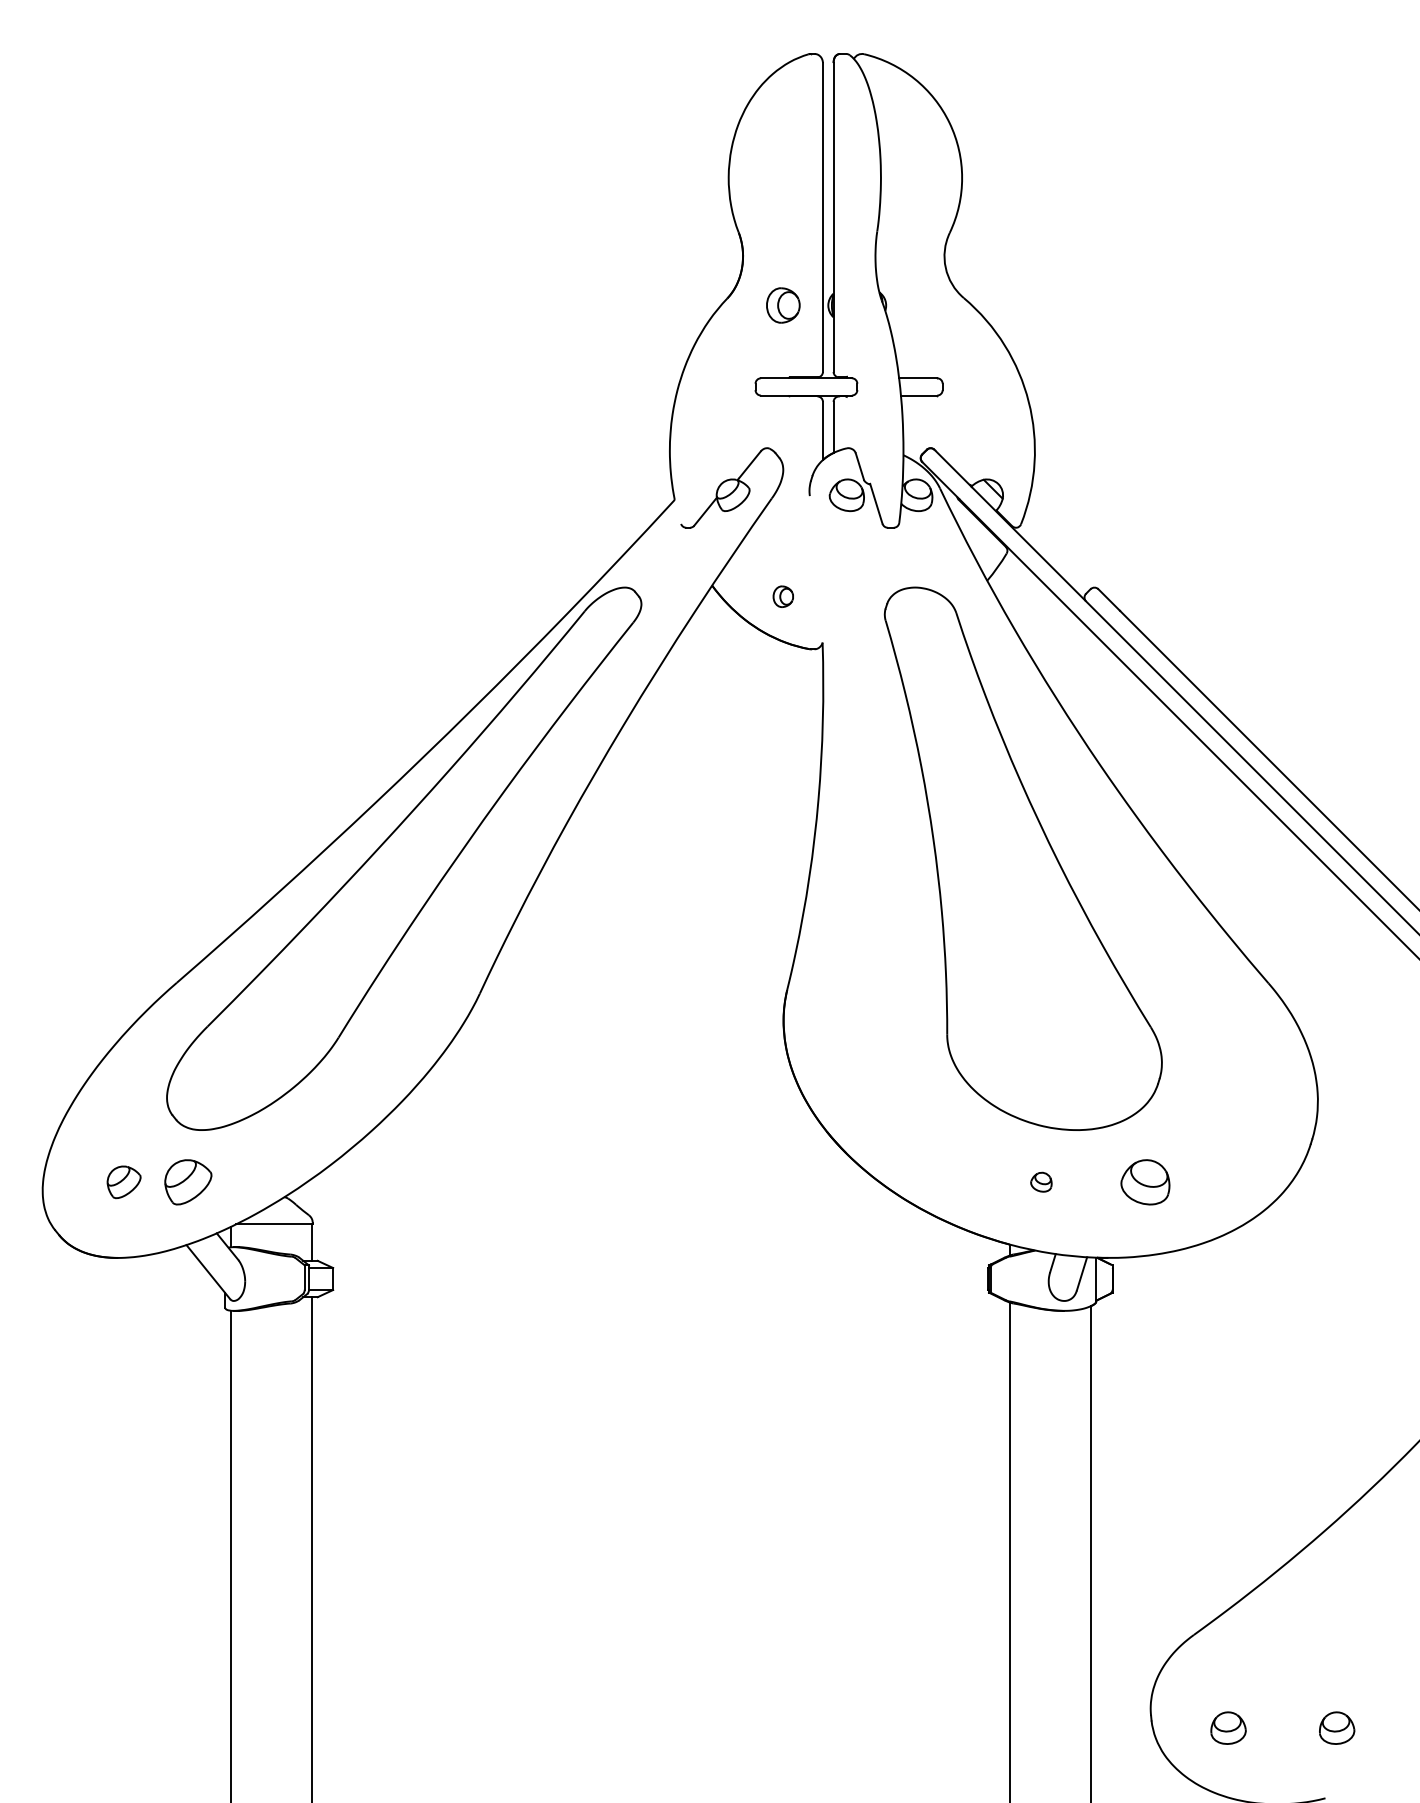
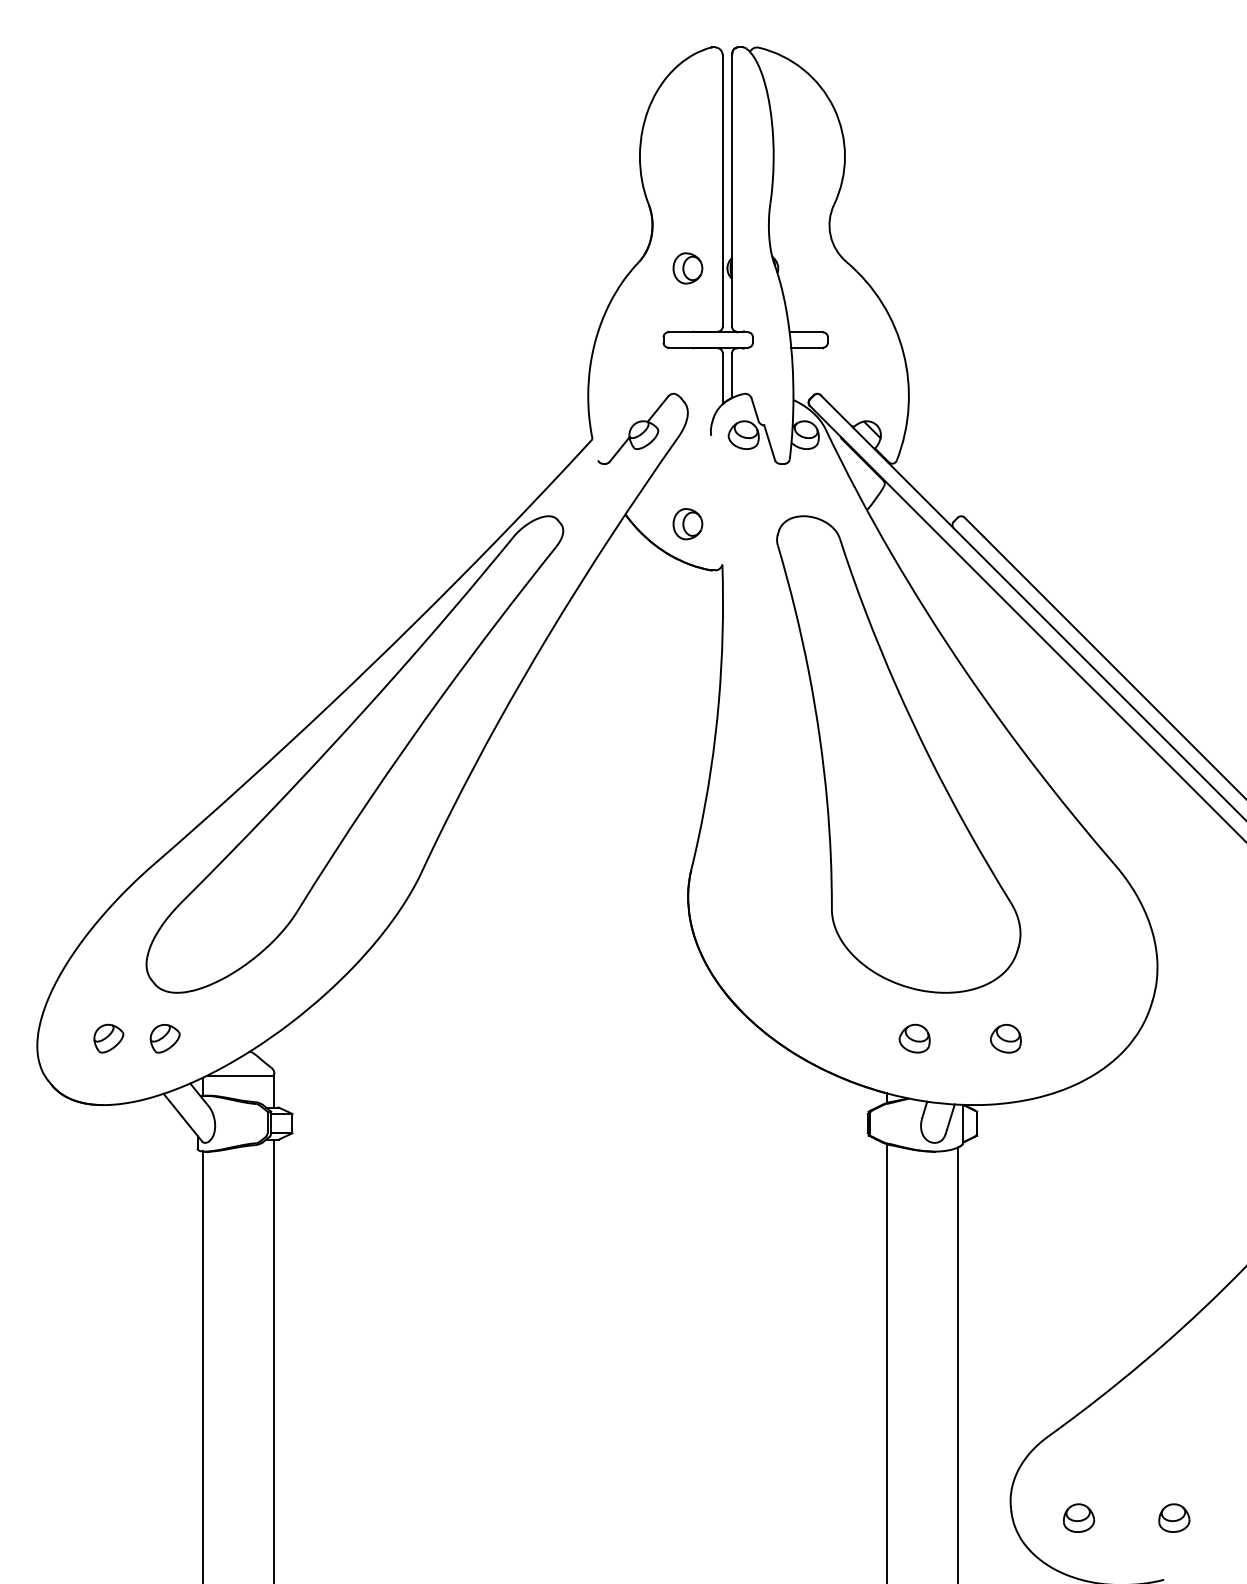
part: (782, 596) -> (687, 524), size x1.67
part: (187, 1182) -> (164, 1038), size x0.71
part: (1041, 1182) -> (914, 1038), size x1.67
part: (1144, 1182) -> (1005, 1038), size x0.71

